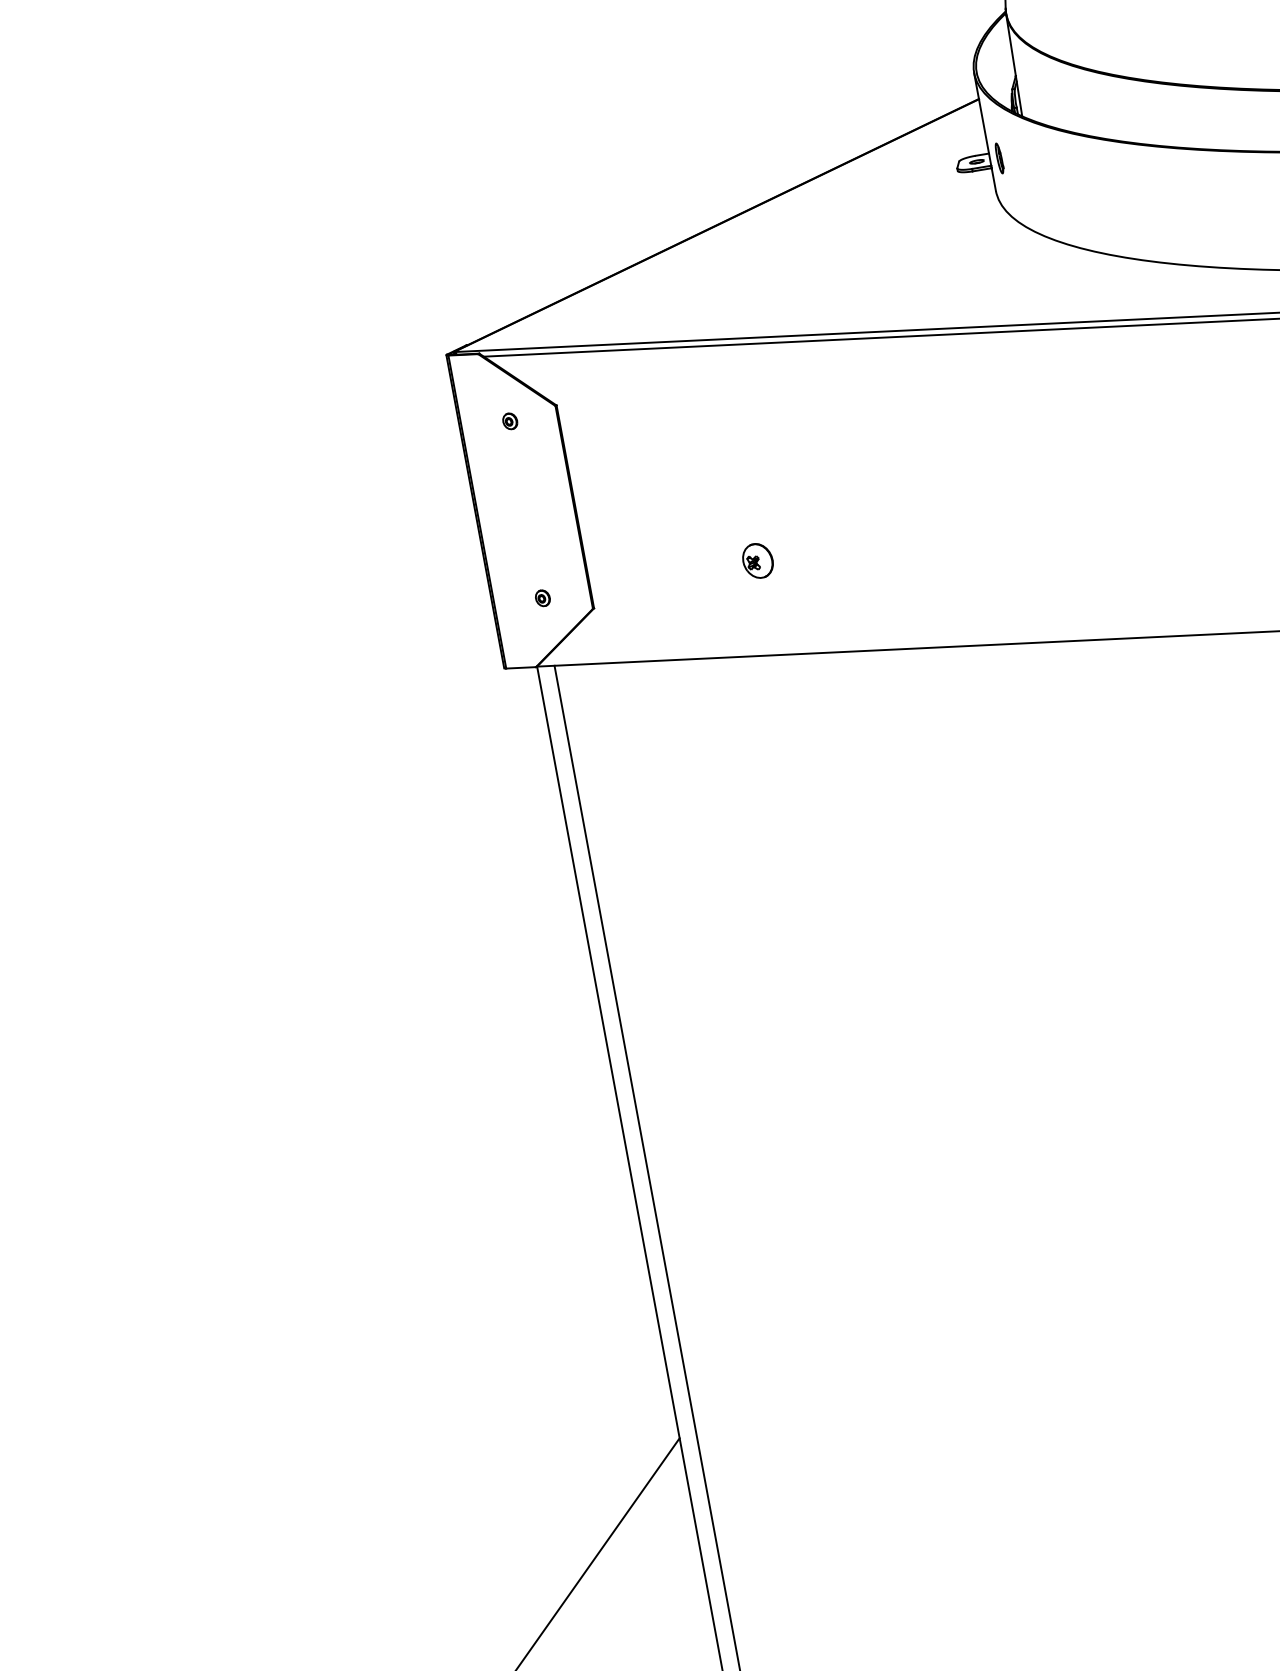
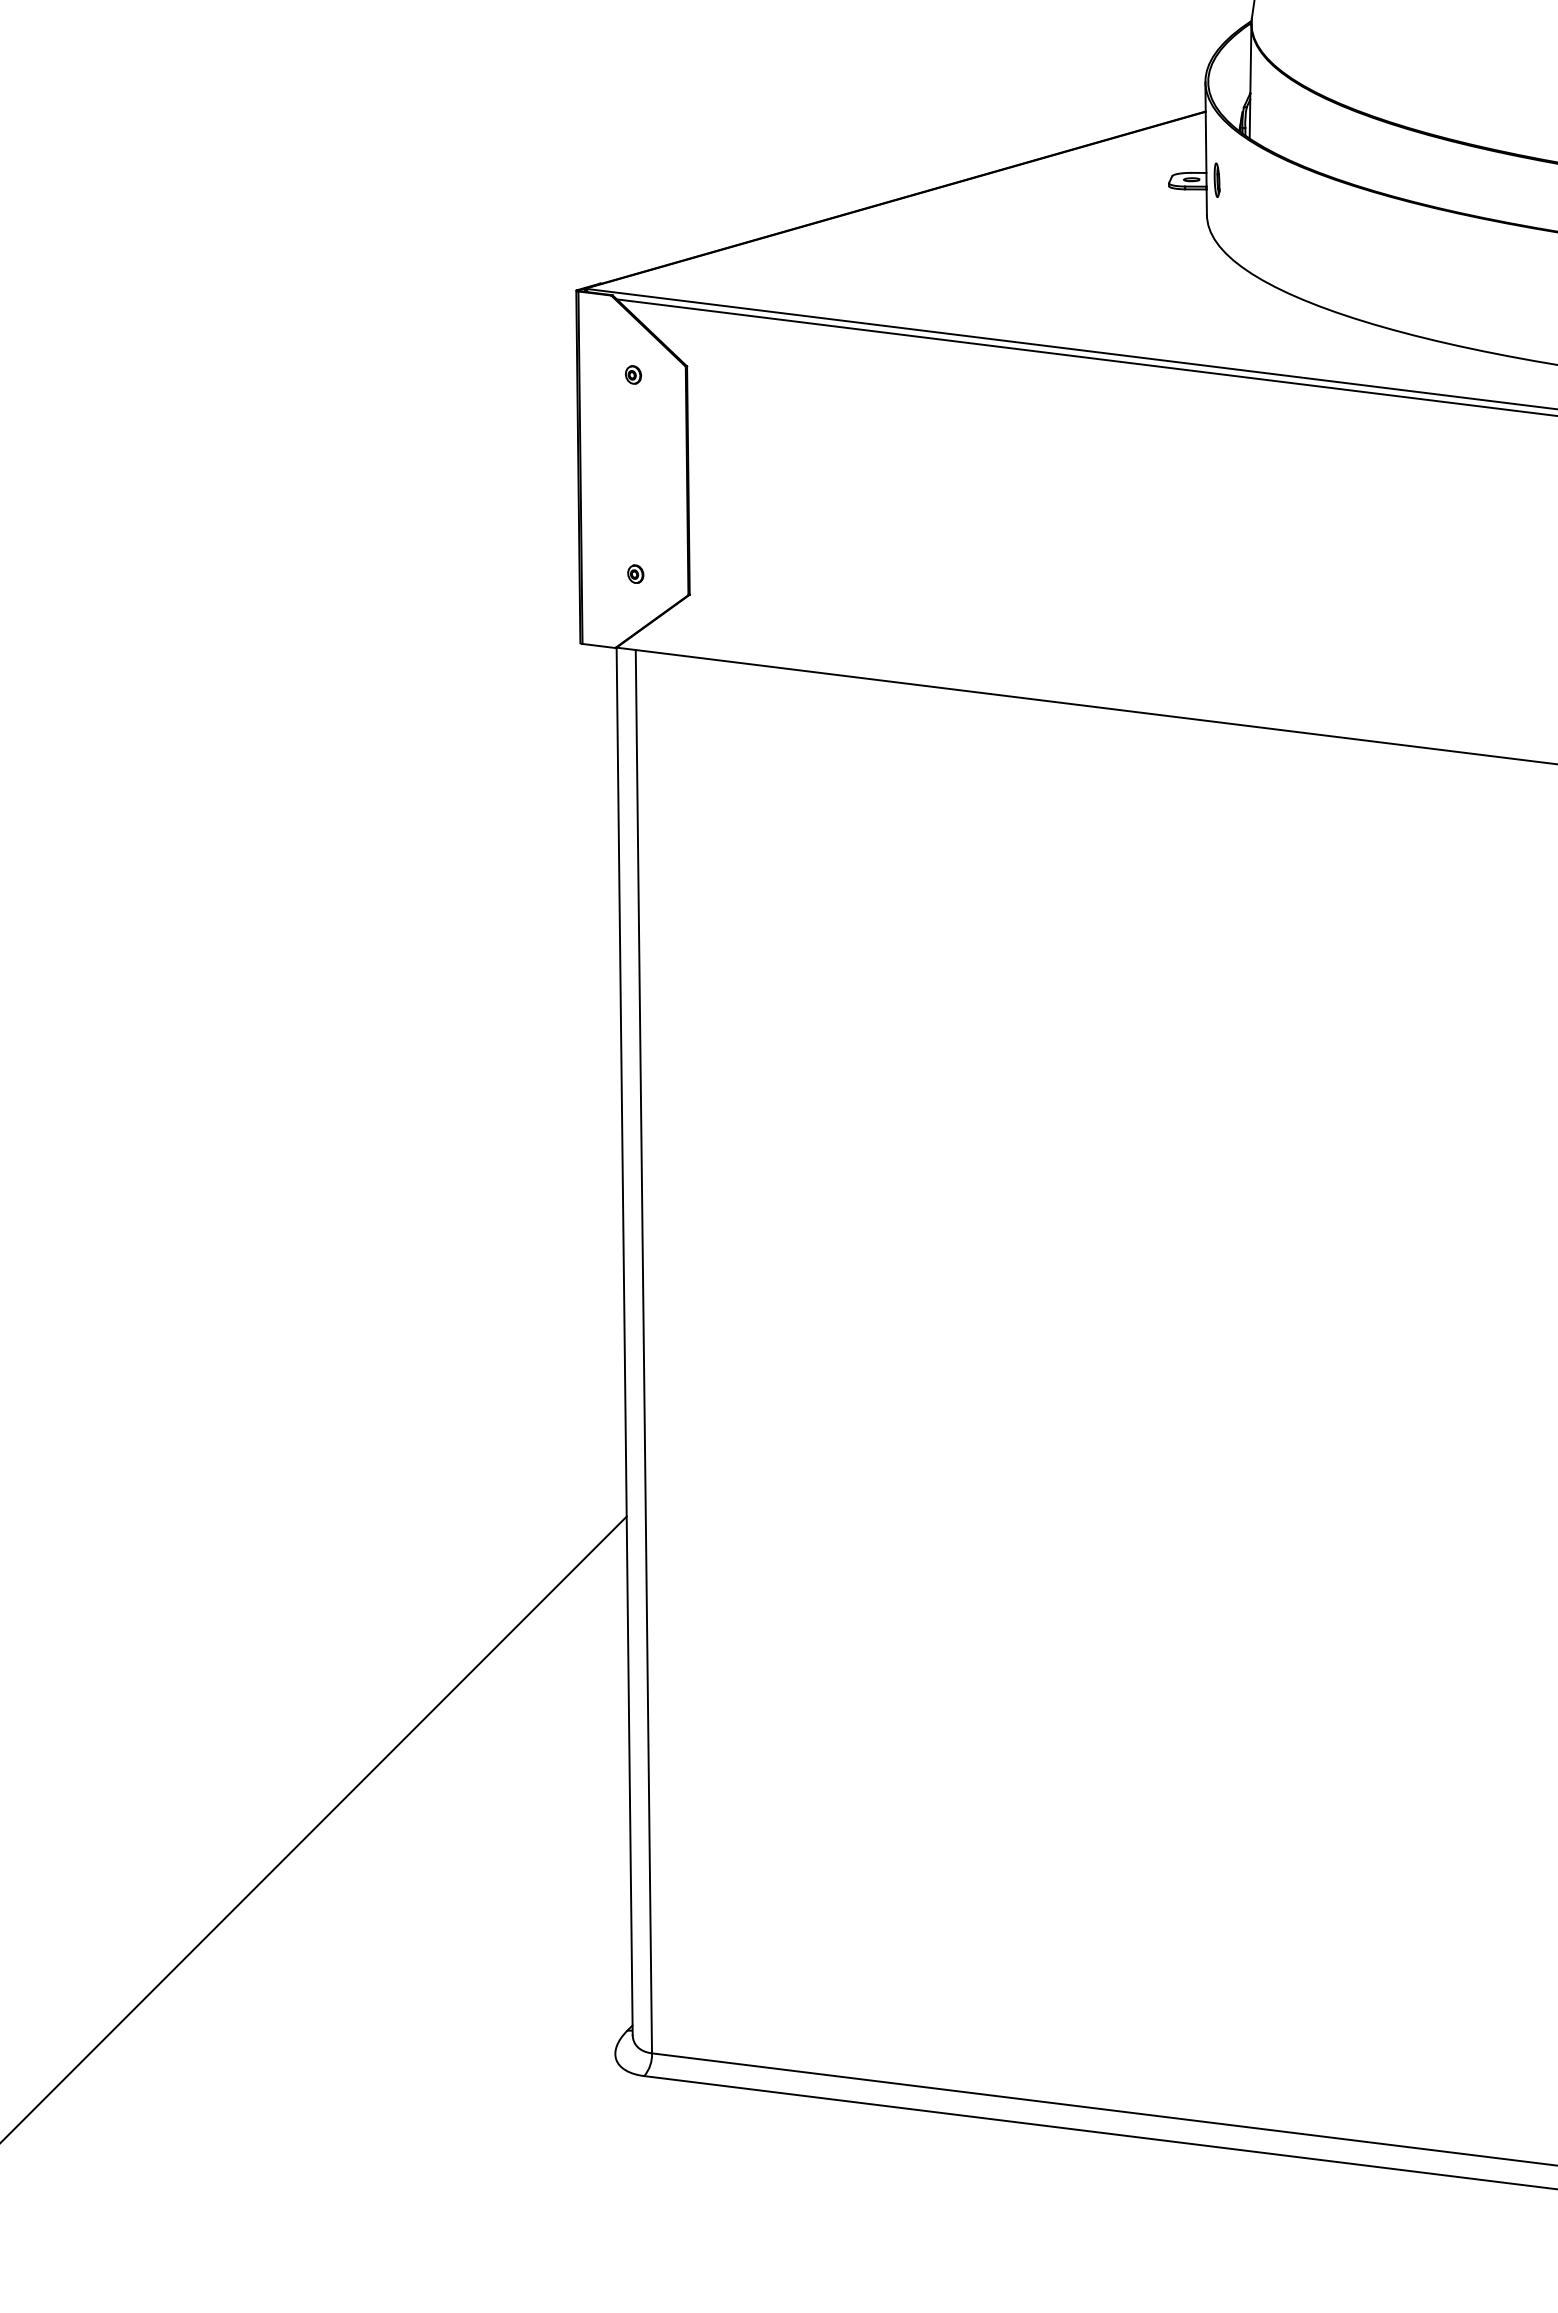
part: (757, 560) -> (877, 573), removed

